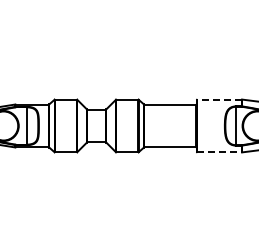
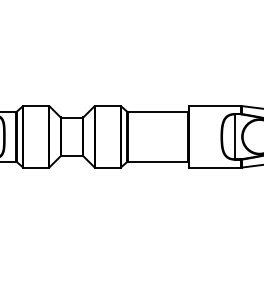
line: (219, 99) -> (215, 105), dashed -> solid
line: (220, 152) -> (216, 167), dashed -> solid

